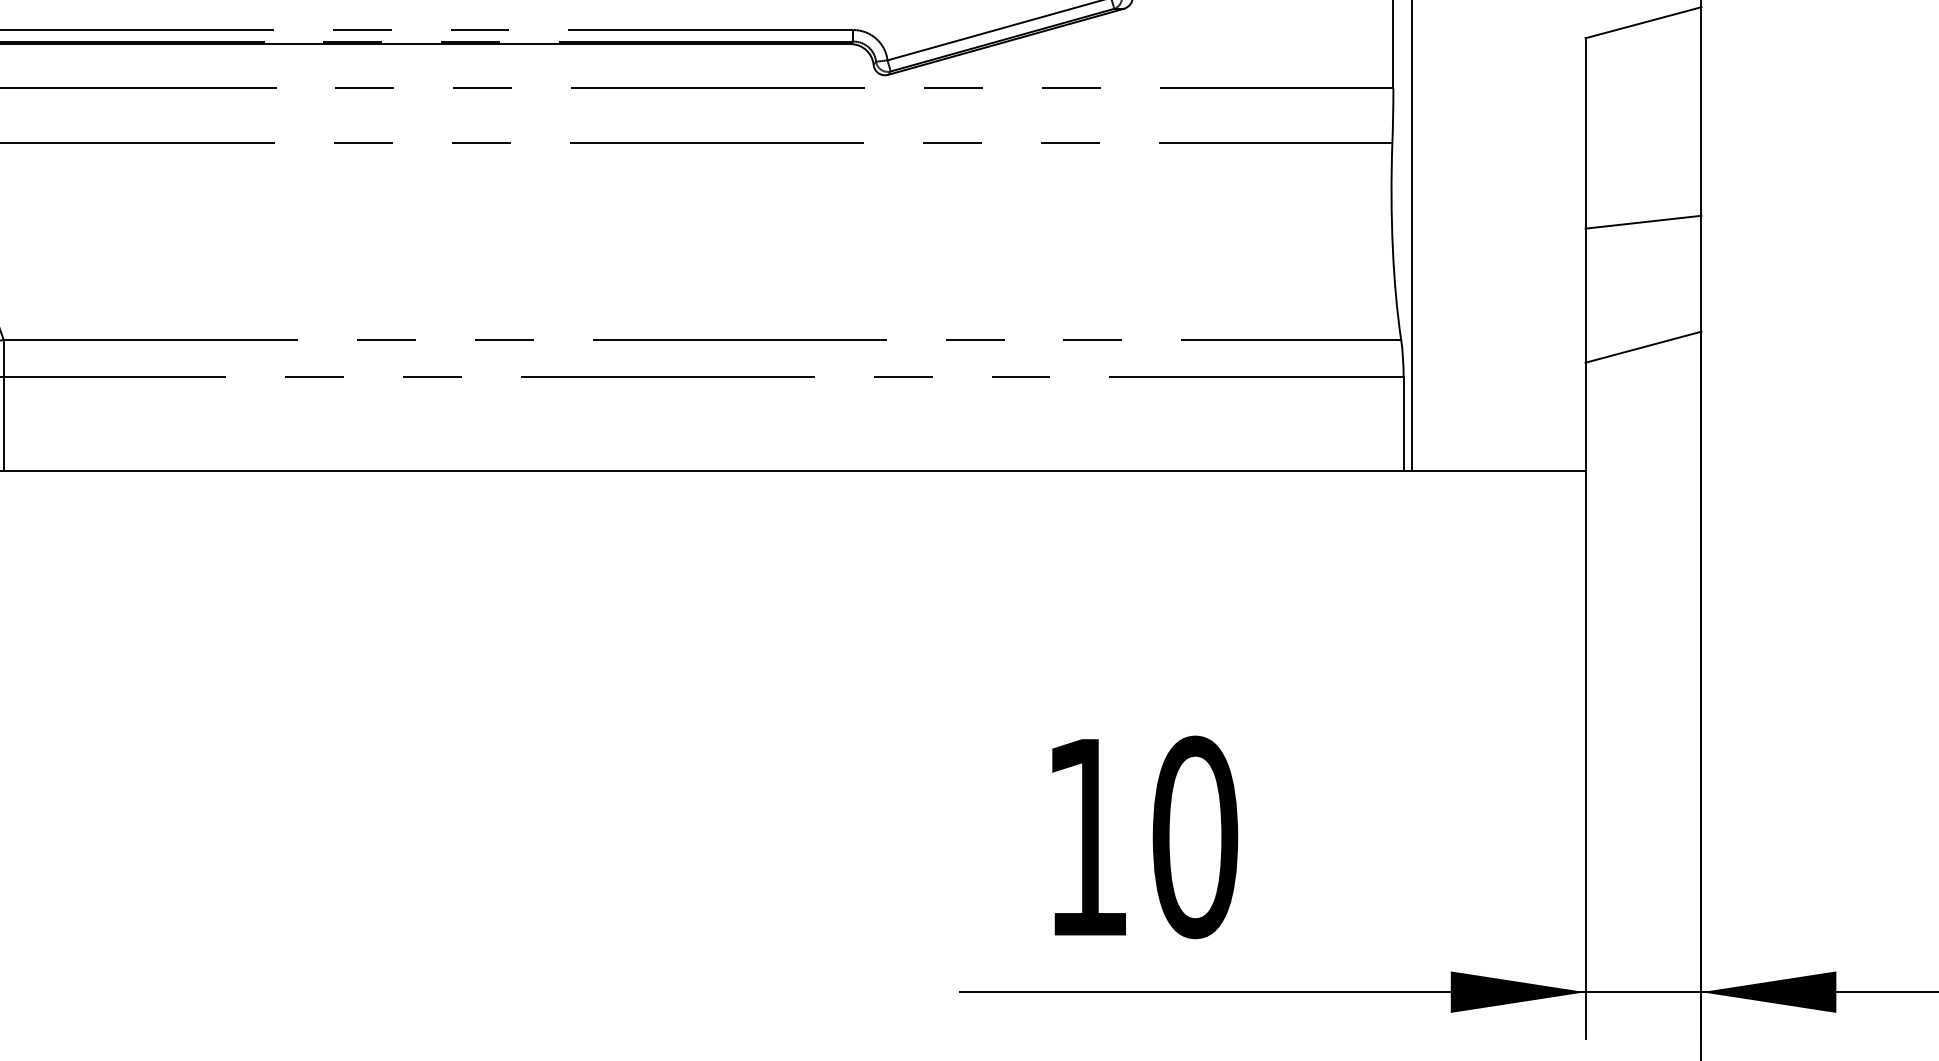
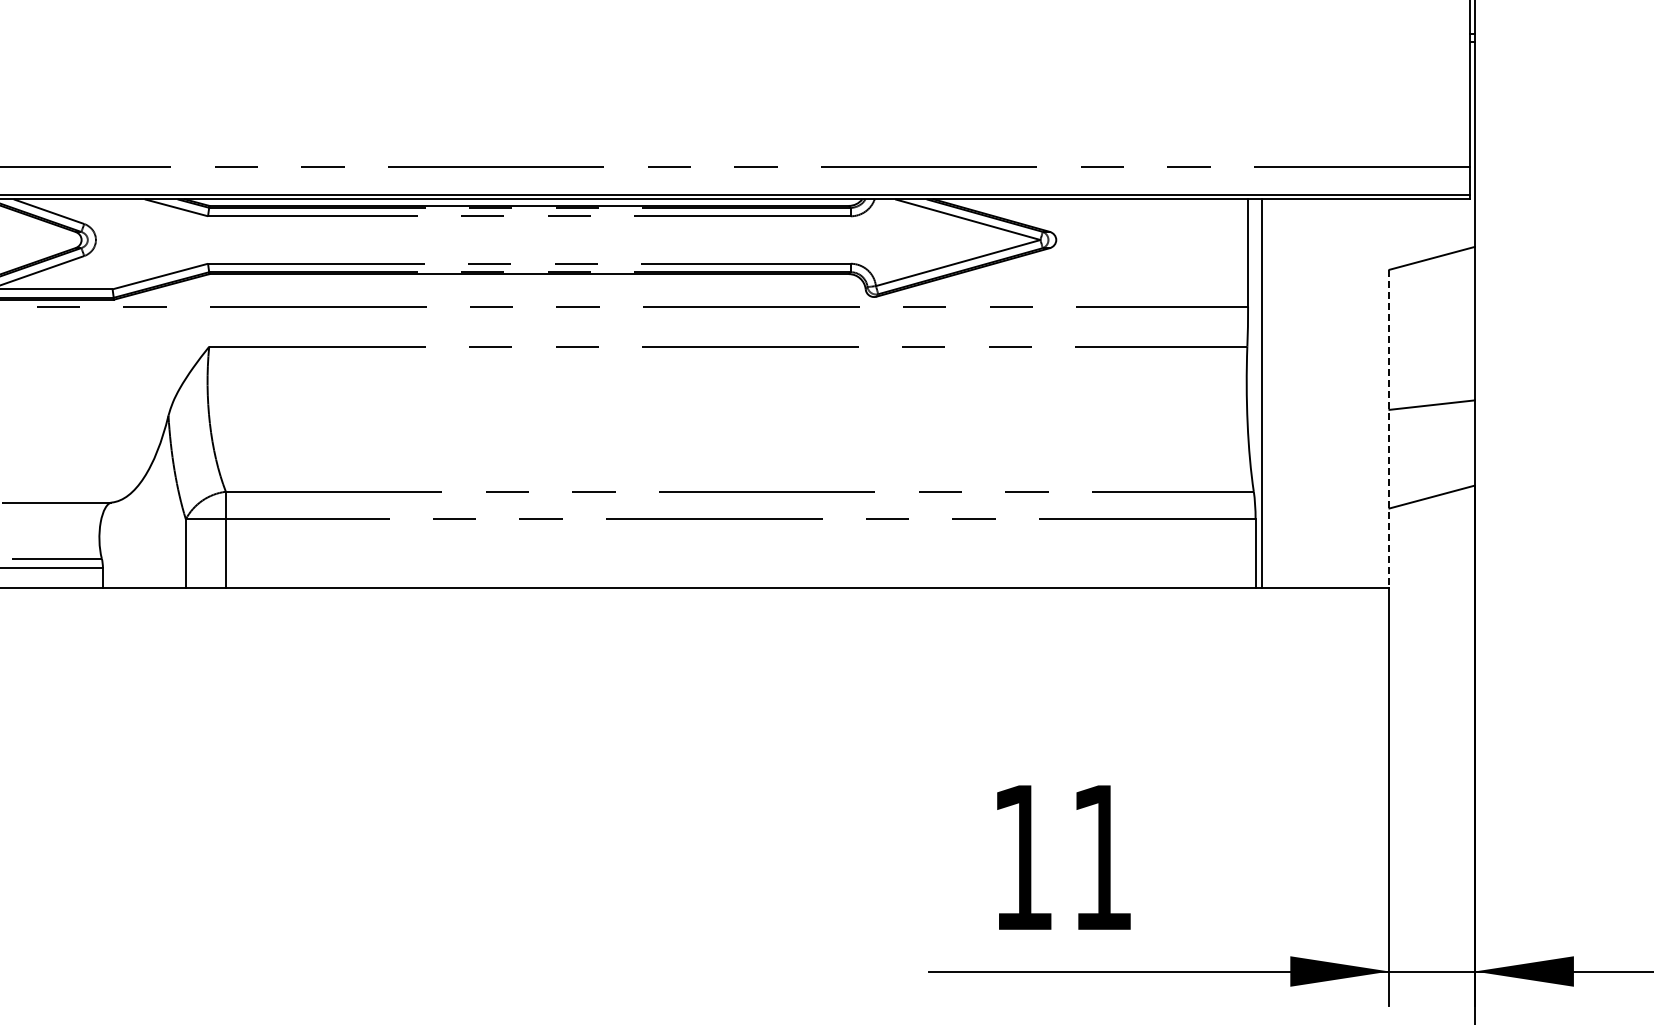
line: (1585, 255) -> (1389, 429), solid -> dashed
text: (1195, 837) -> (1102, 857), 10 -> 11

